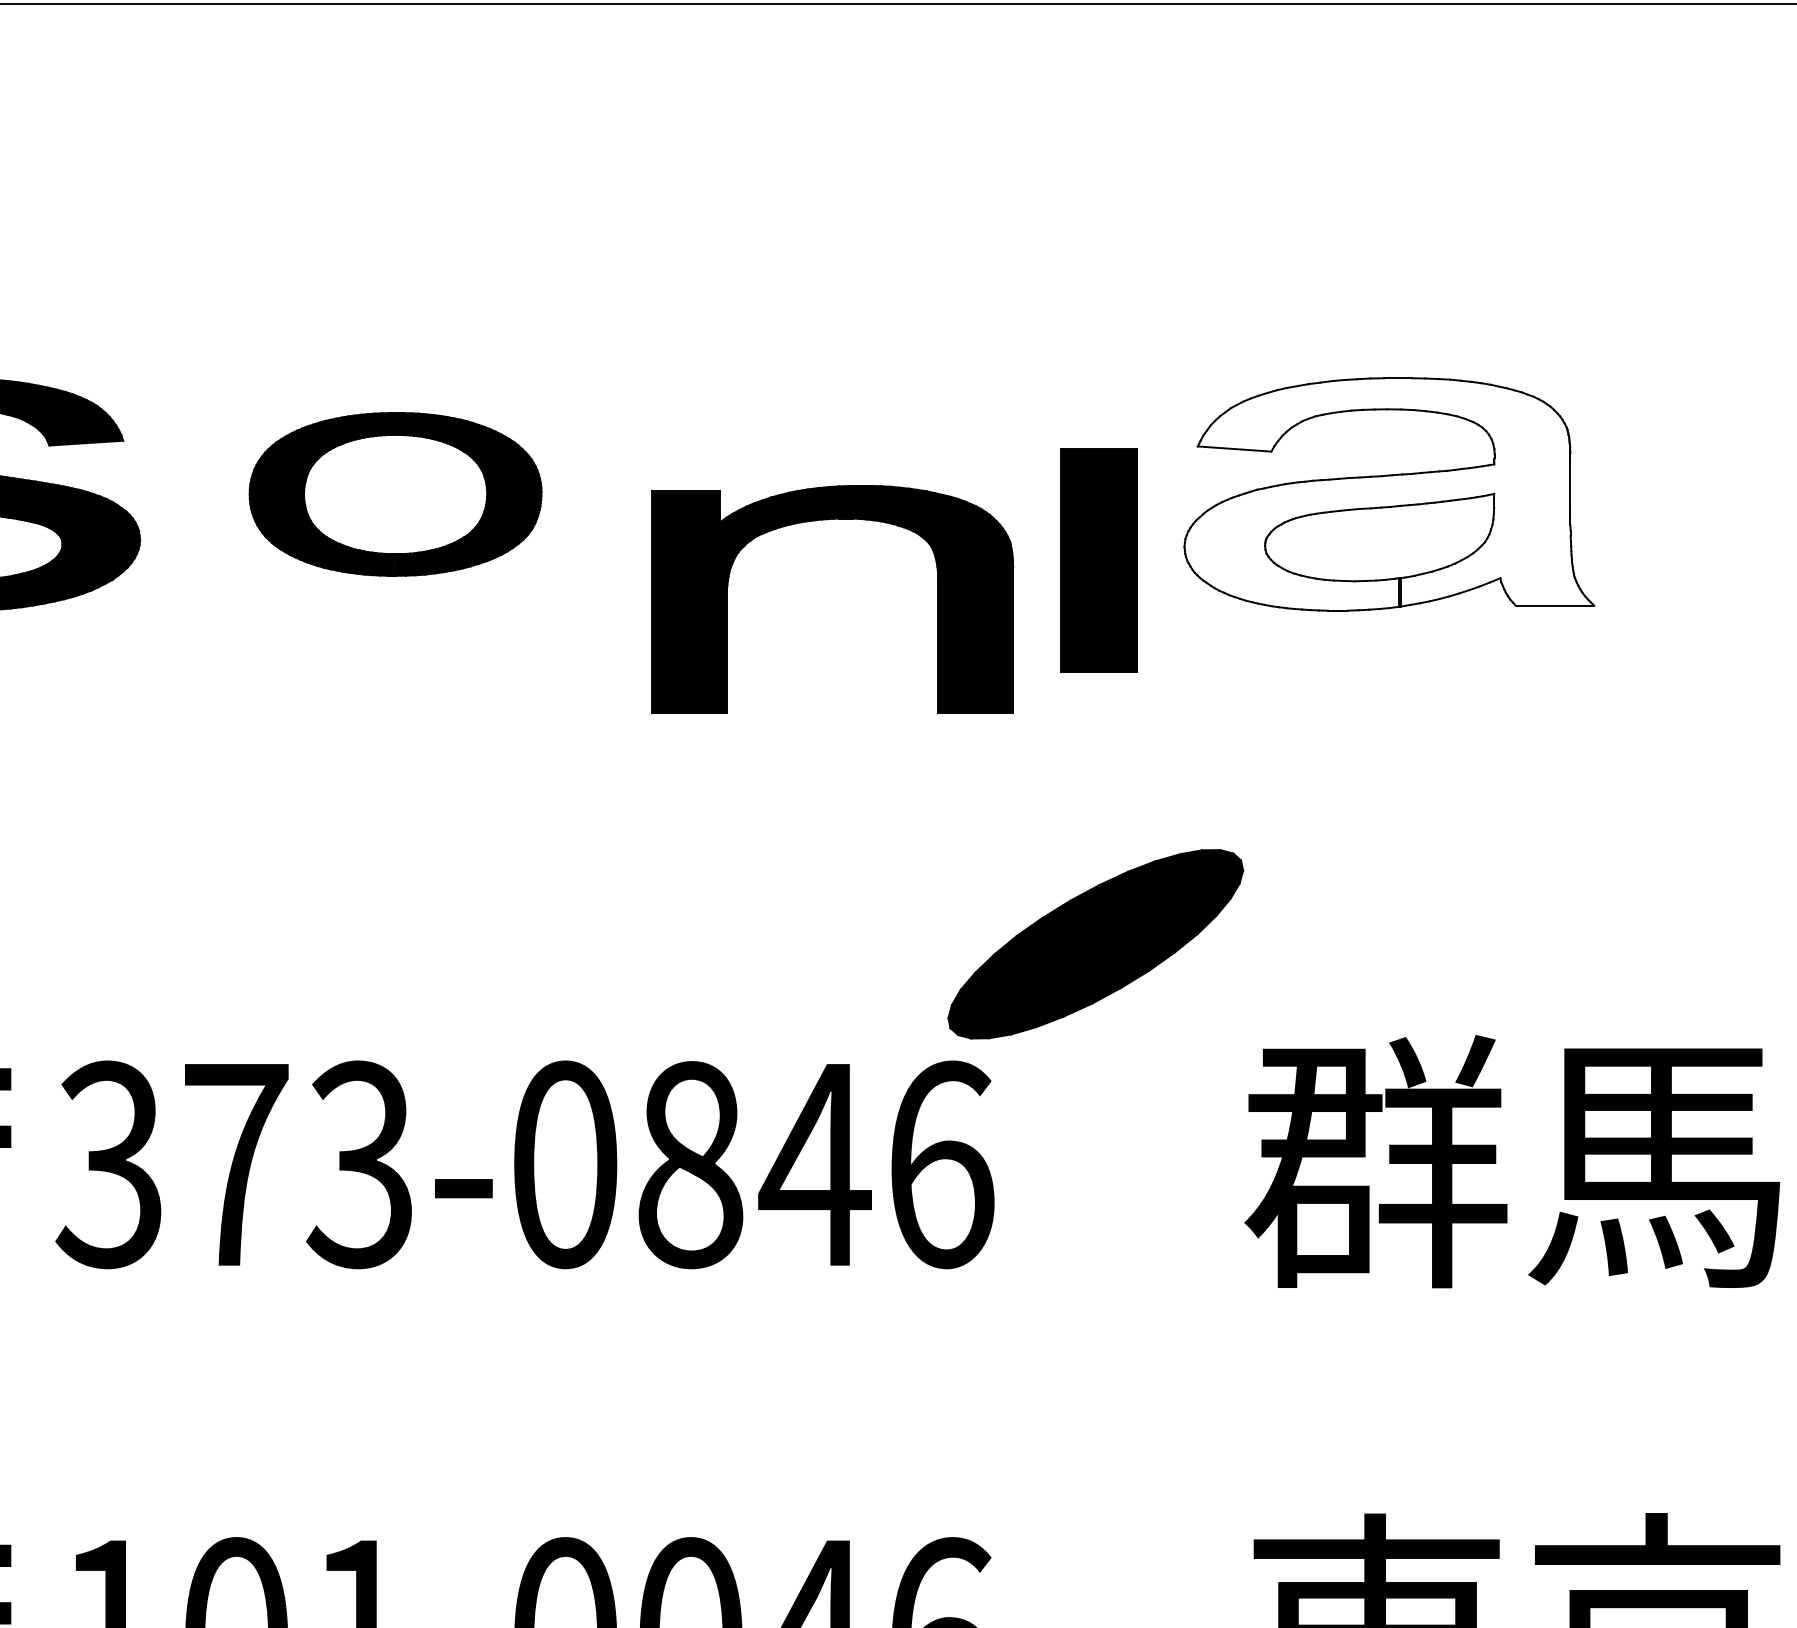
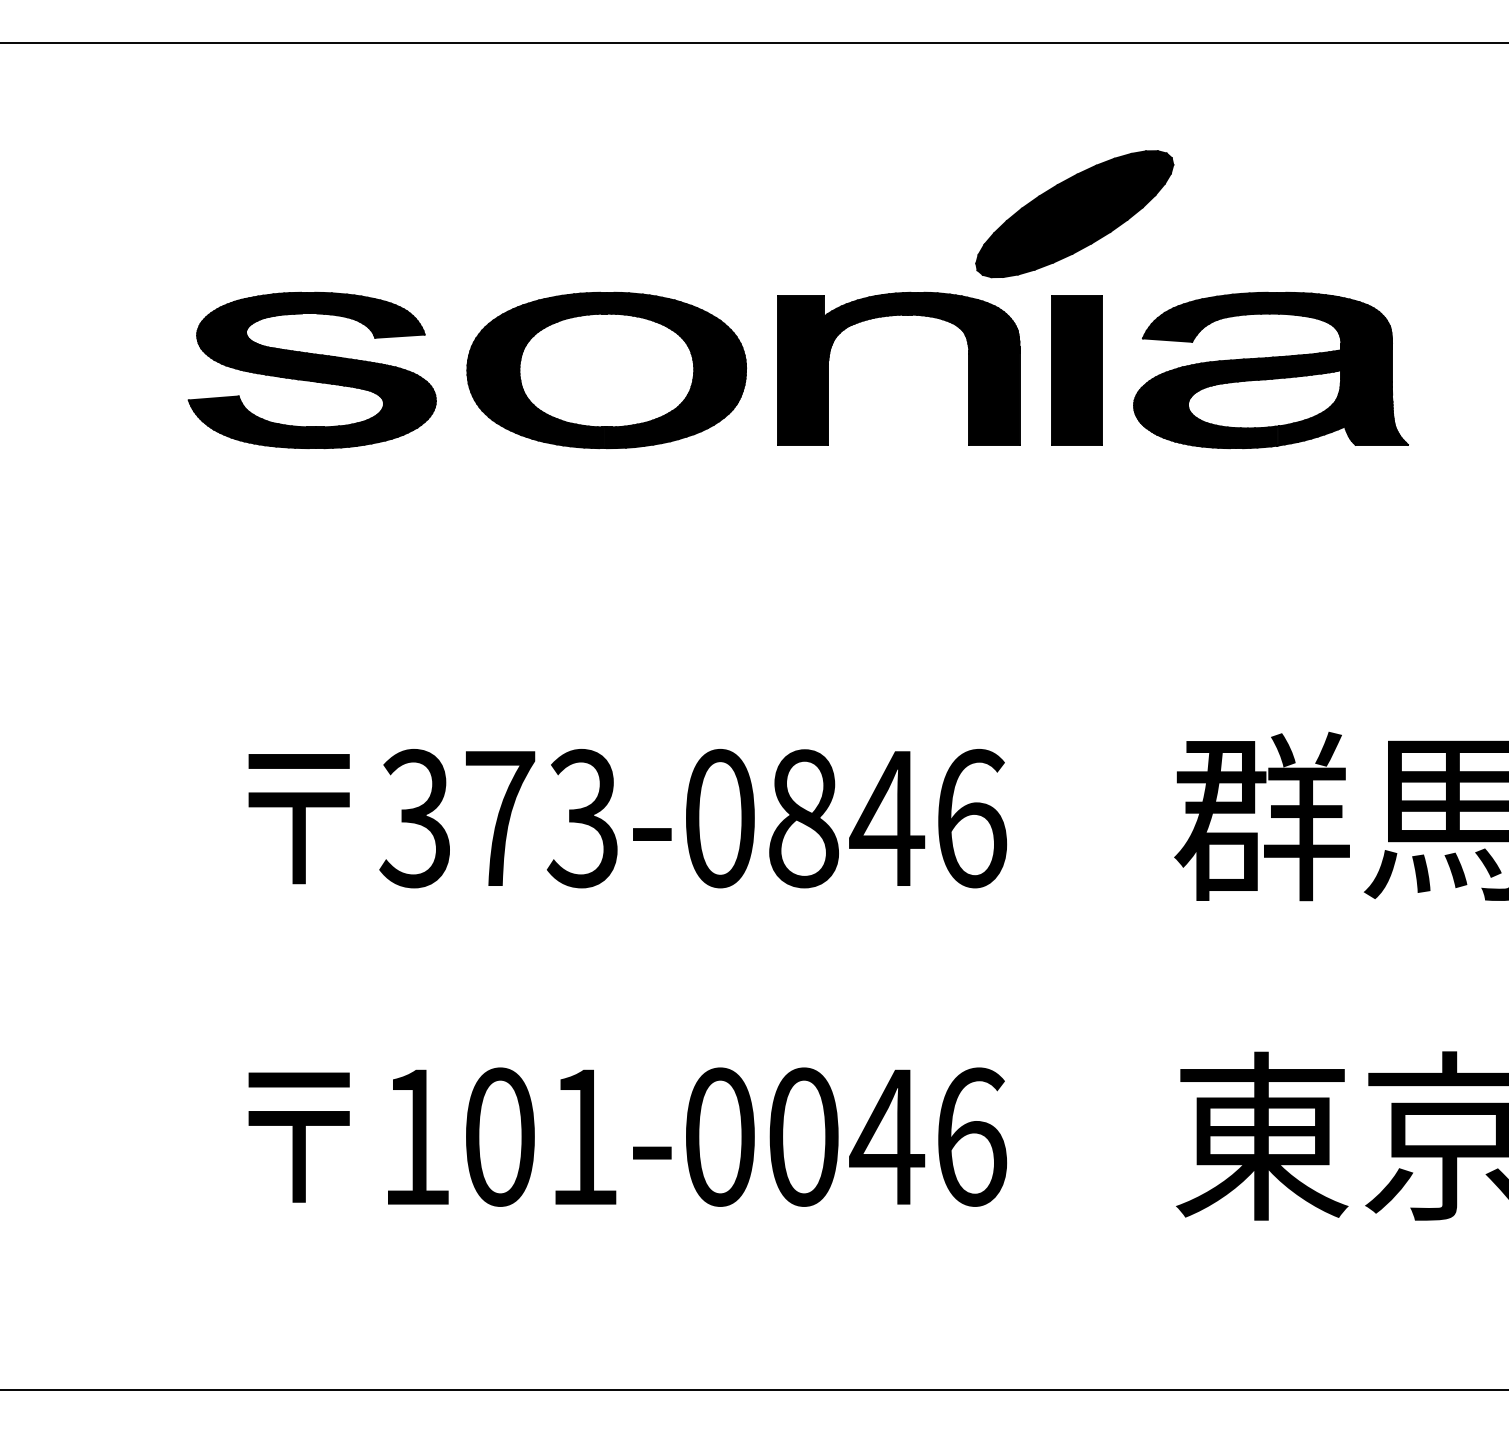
part: (395, 494) -> (606, 370), size x1.43
fill: (1388, 494) -> (1270, 370), added
part: (823, 521) -> (892, 316), moved
part: (1098, 560) -> (1076, 370), moved
part: (1095, 944) -> (1074, 214), moved

